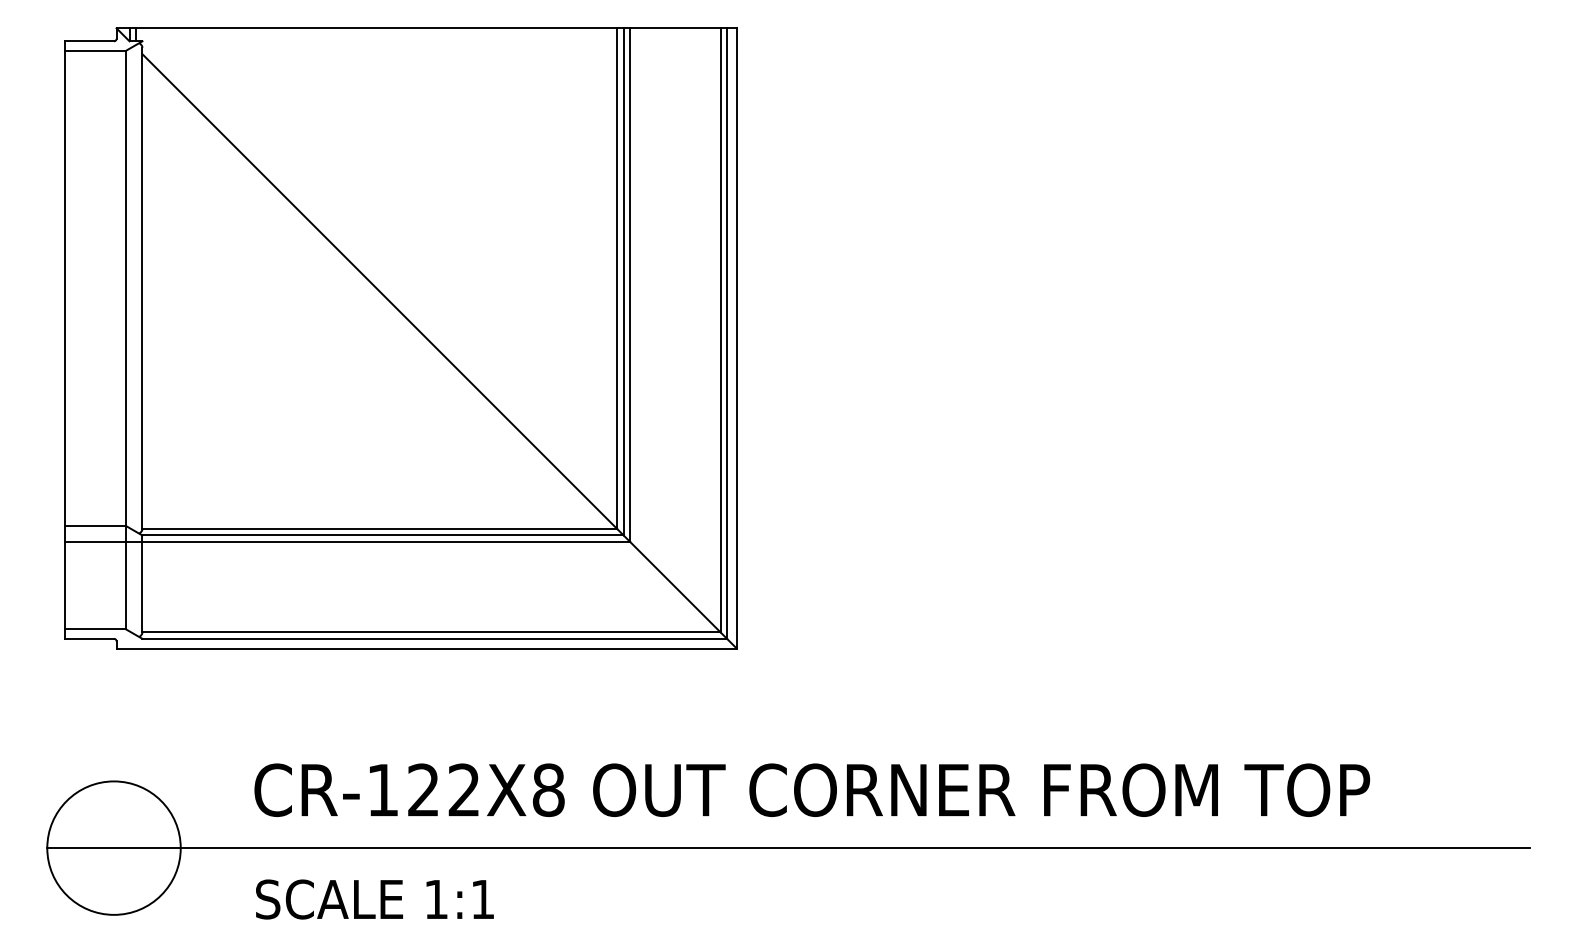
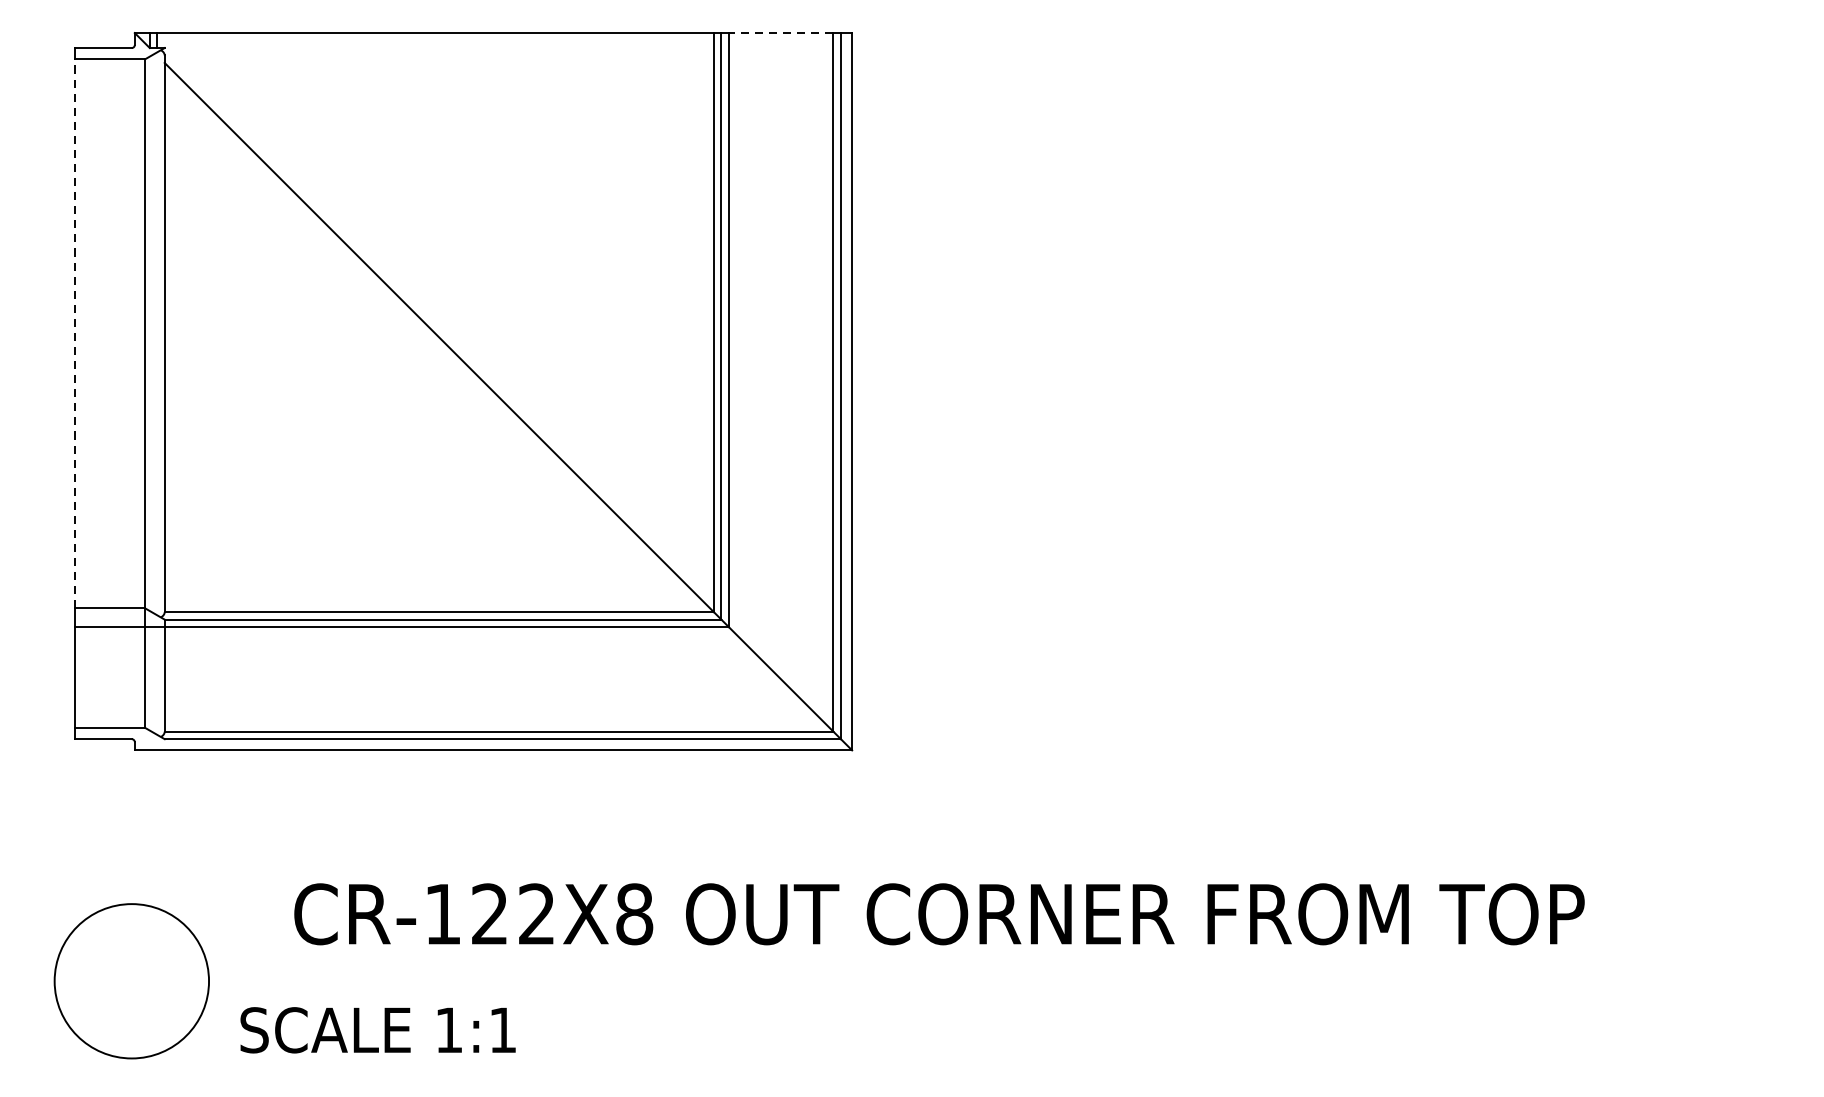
line: (674, 28) -> (780, 33), solid -> dashed
line: (64, 287) -> (74, 332), solid -> dashed
line: (788, 848) -> (912, 981), removed
text: (374, 899) -> (377, 1030), moved

